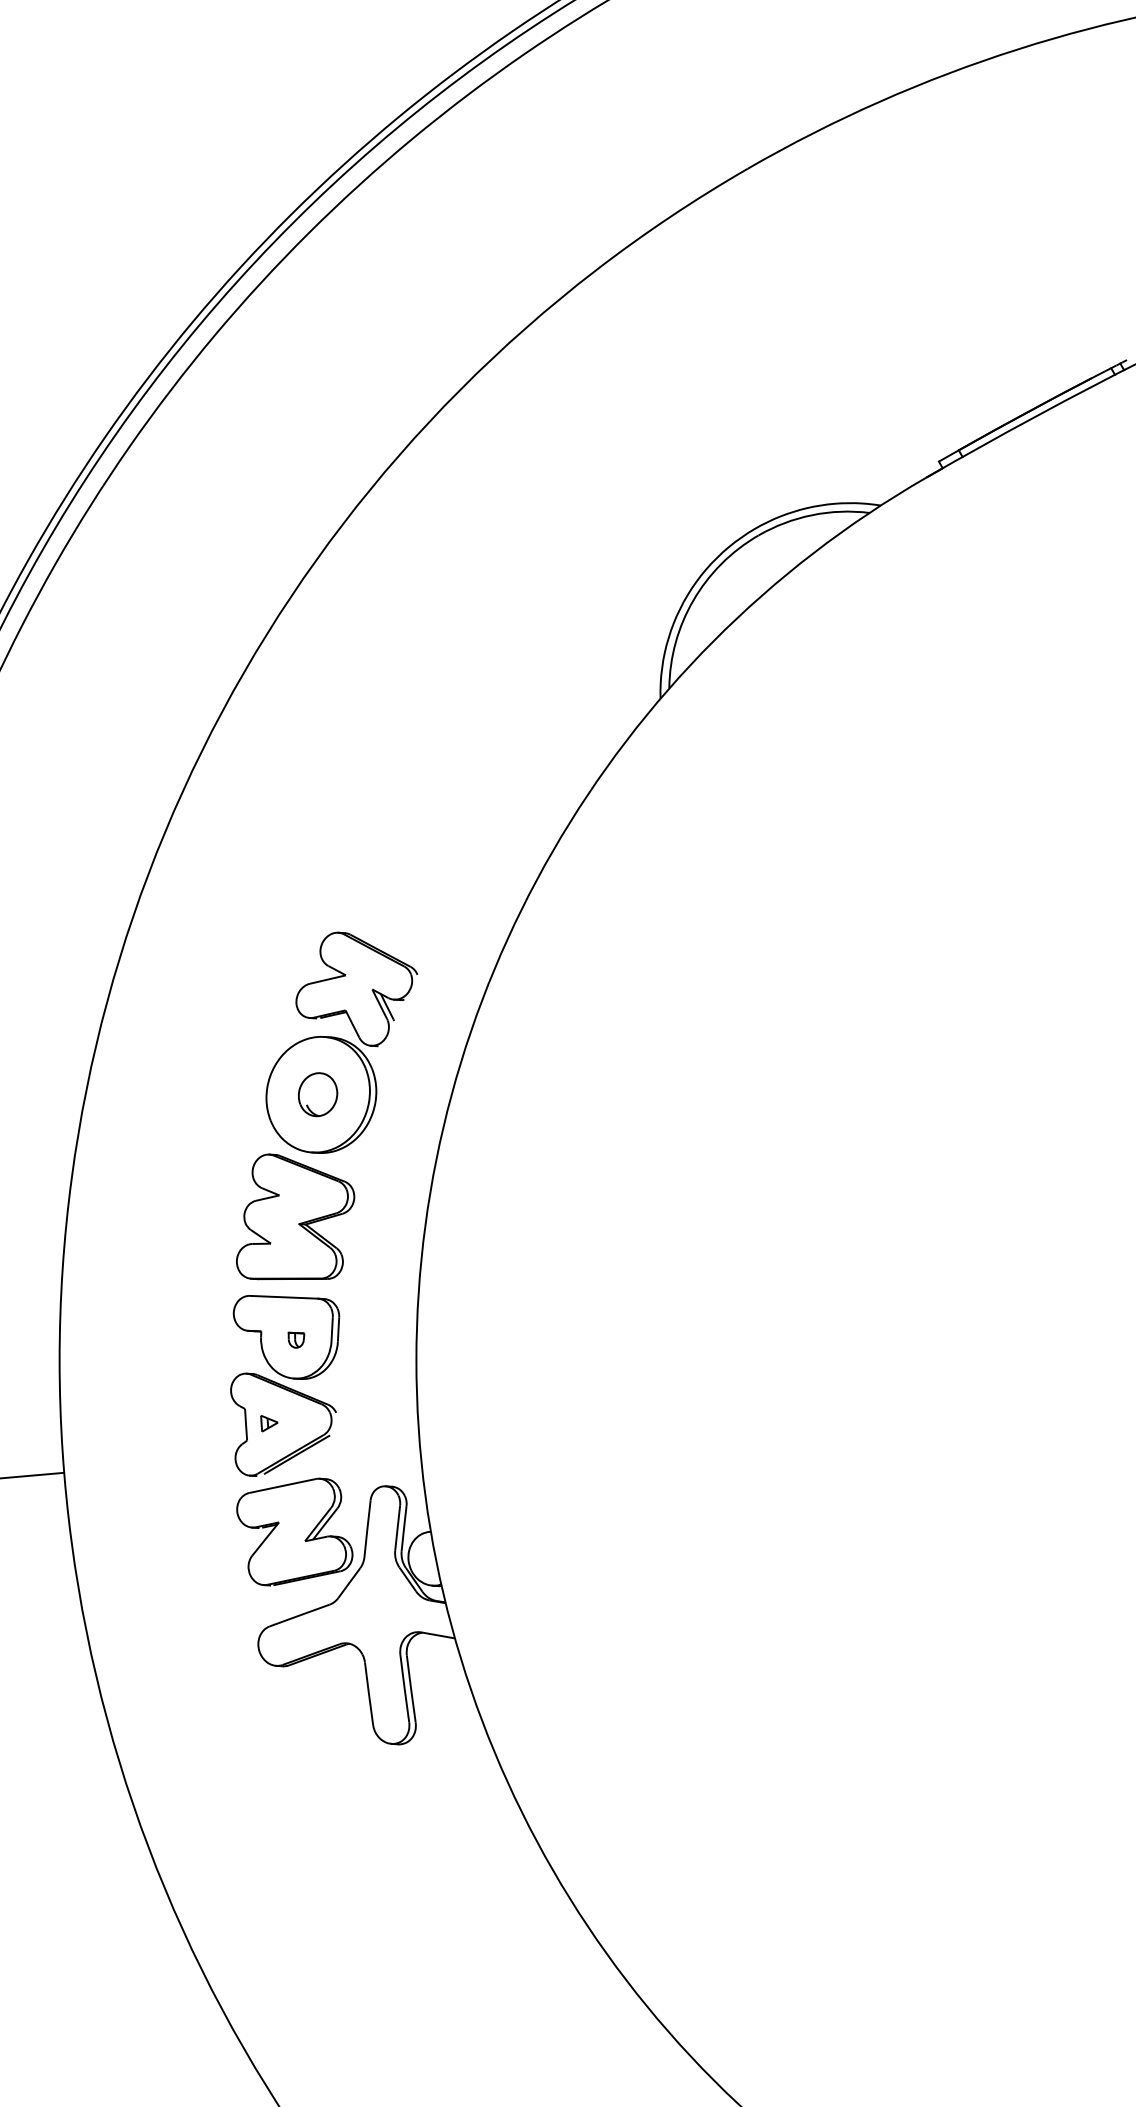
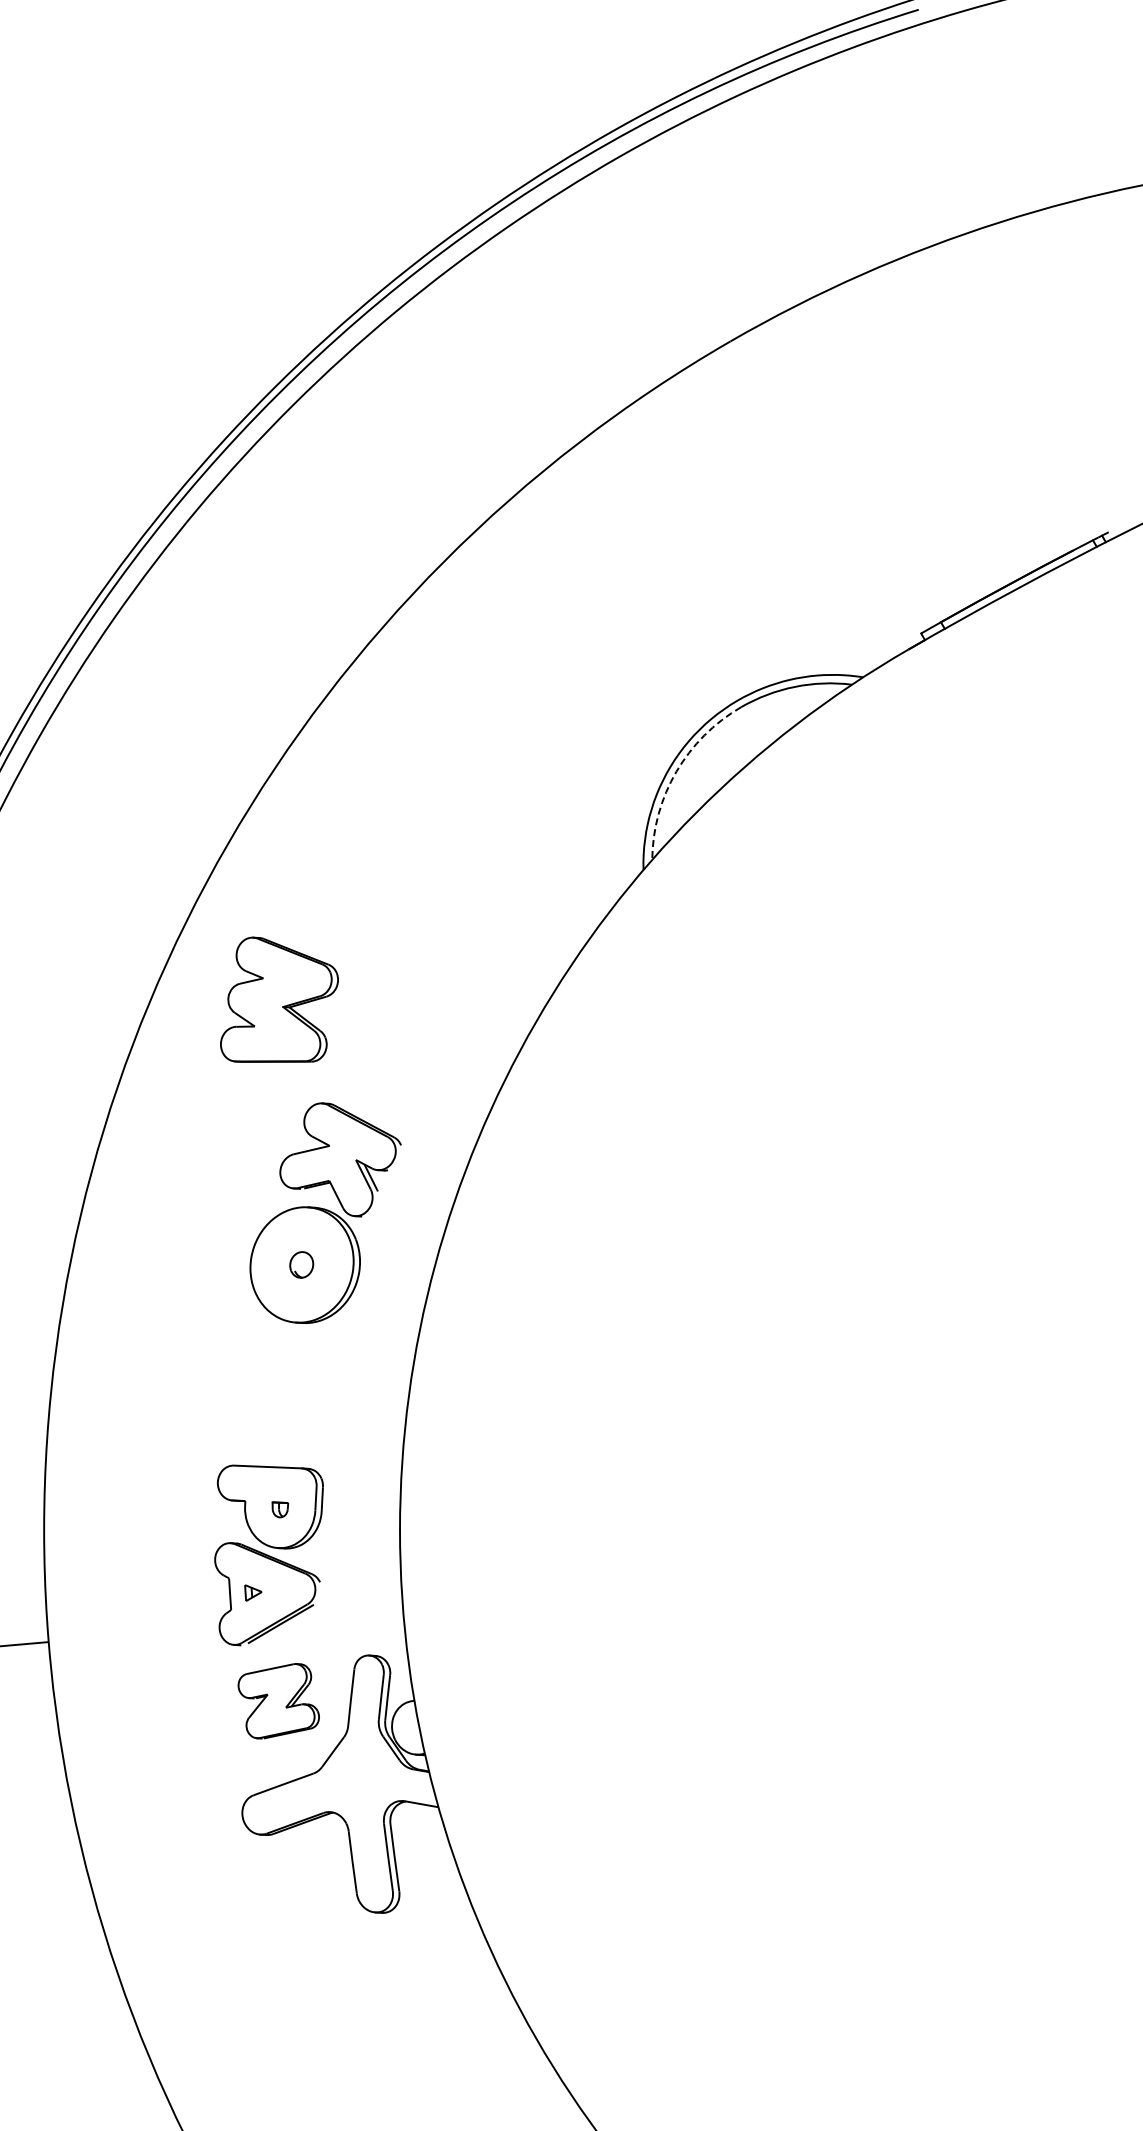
arc: (693, 599) -> (676, 771), solid -> dashed
part: (317, 1094) -> (301, 1264), size x0.6
part: (295, 1216) -> (279, 999), moved
part: (294, 1532) -> (278, 1701), size x0.7

